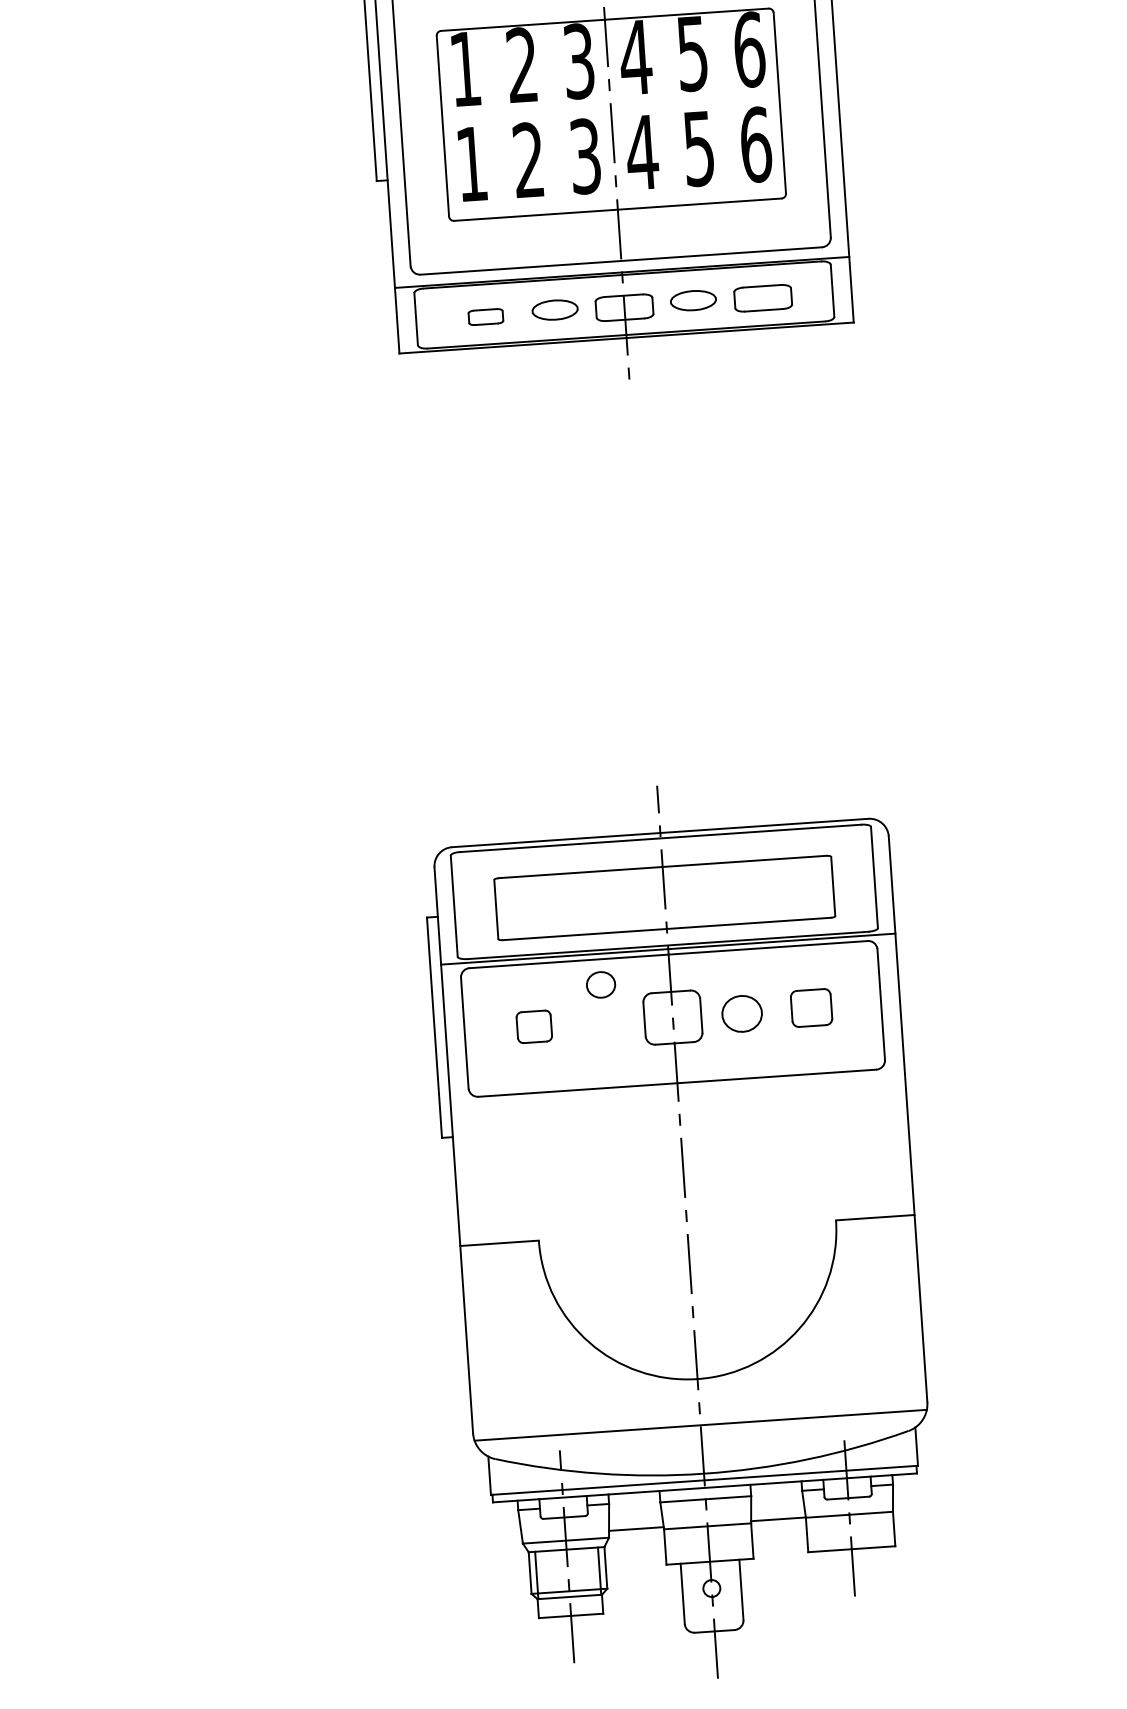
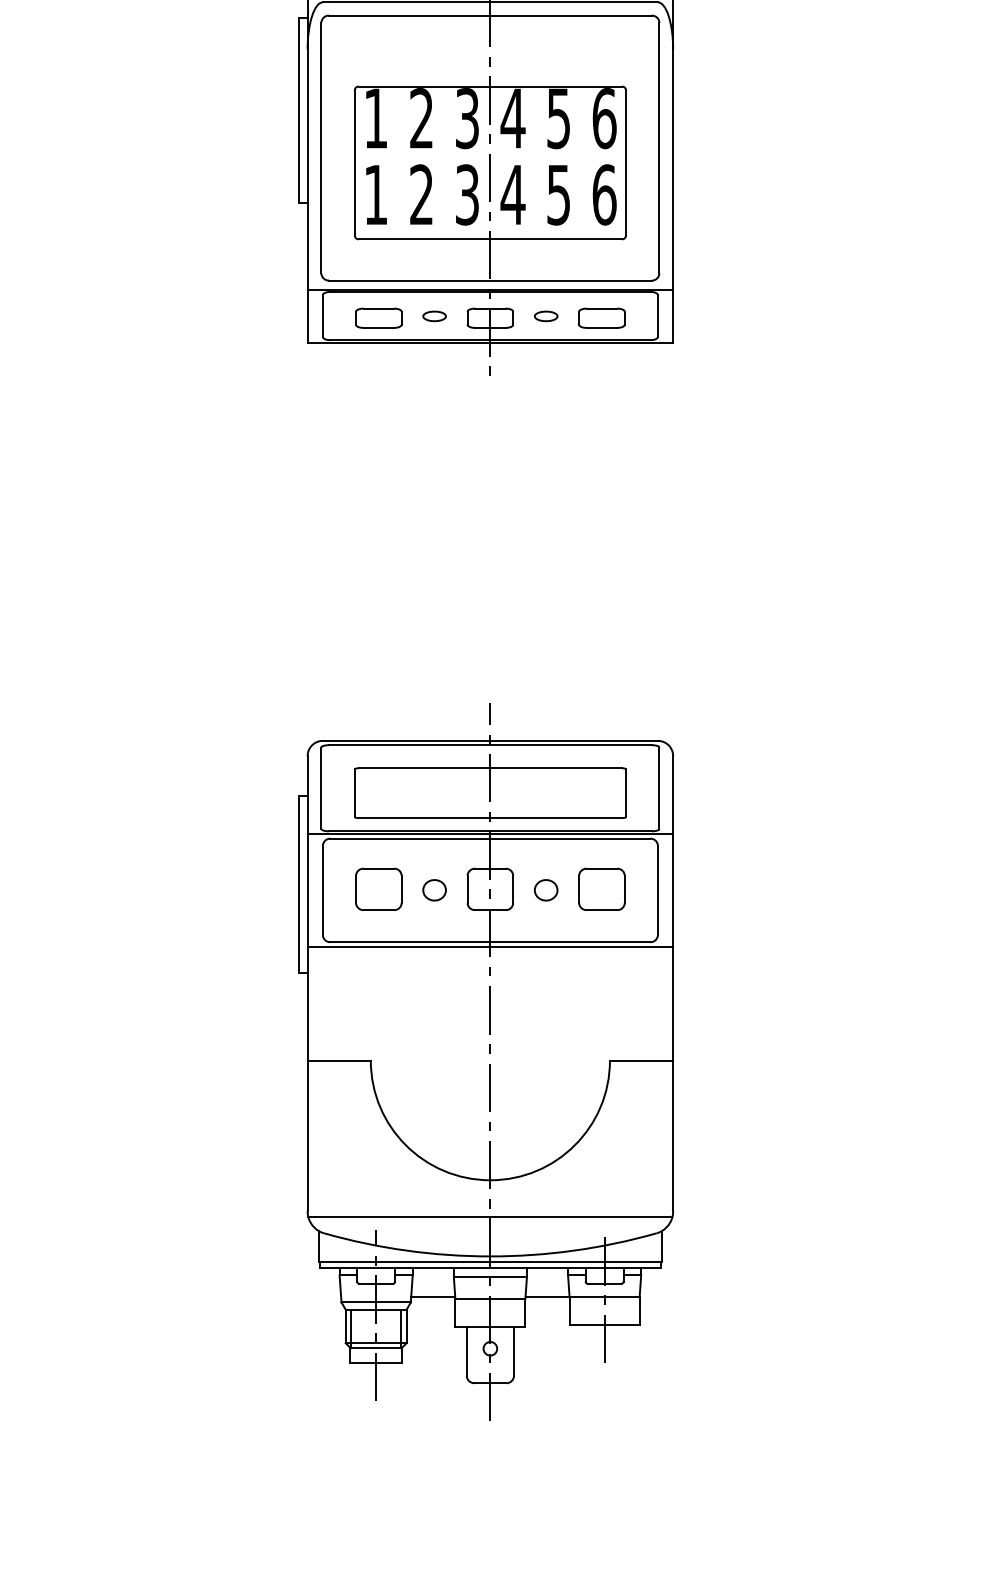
part: (694, 300) -> (546, 316), size x0.62
part: (554, 310) -> (434, 316), size x0.62
part: (485, 316) -> (378, 317), size x1.67
part: (600, 985) -> (434, 890), moved
part: (810, 1007) -> (601, 888), size x1.43
part: (742, 1014) -> (546, 890), size x0.71
part: (533, 1025) -> (378, 888), size x1.67
line: (677, 1089) -> (490, 947), added

